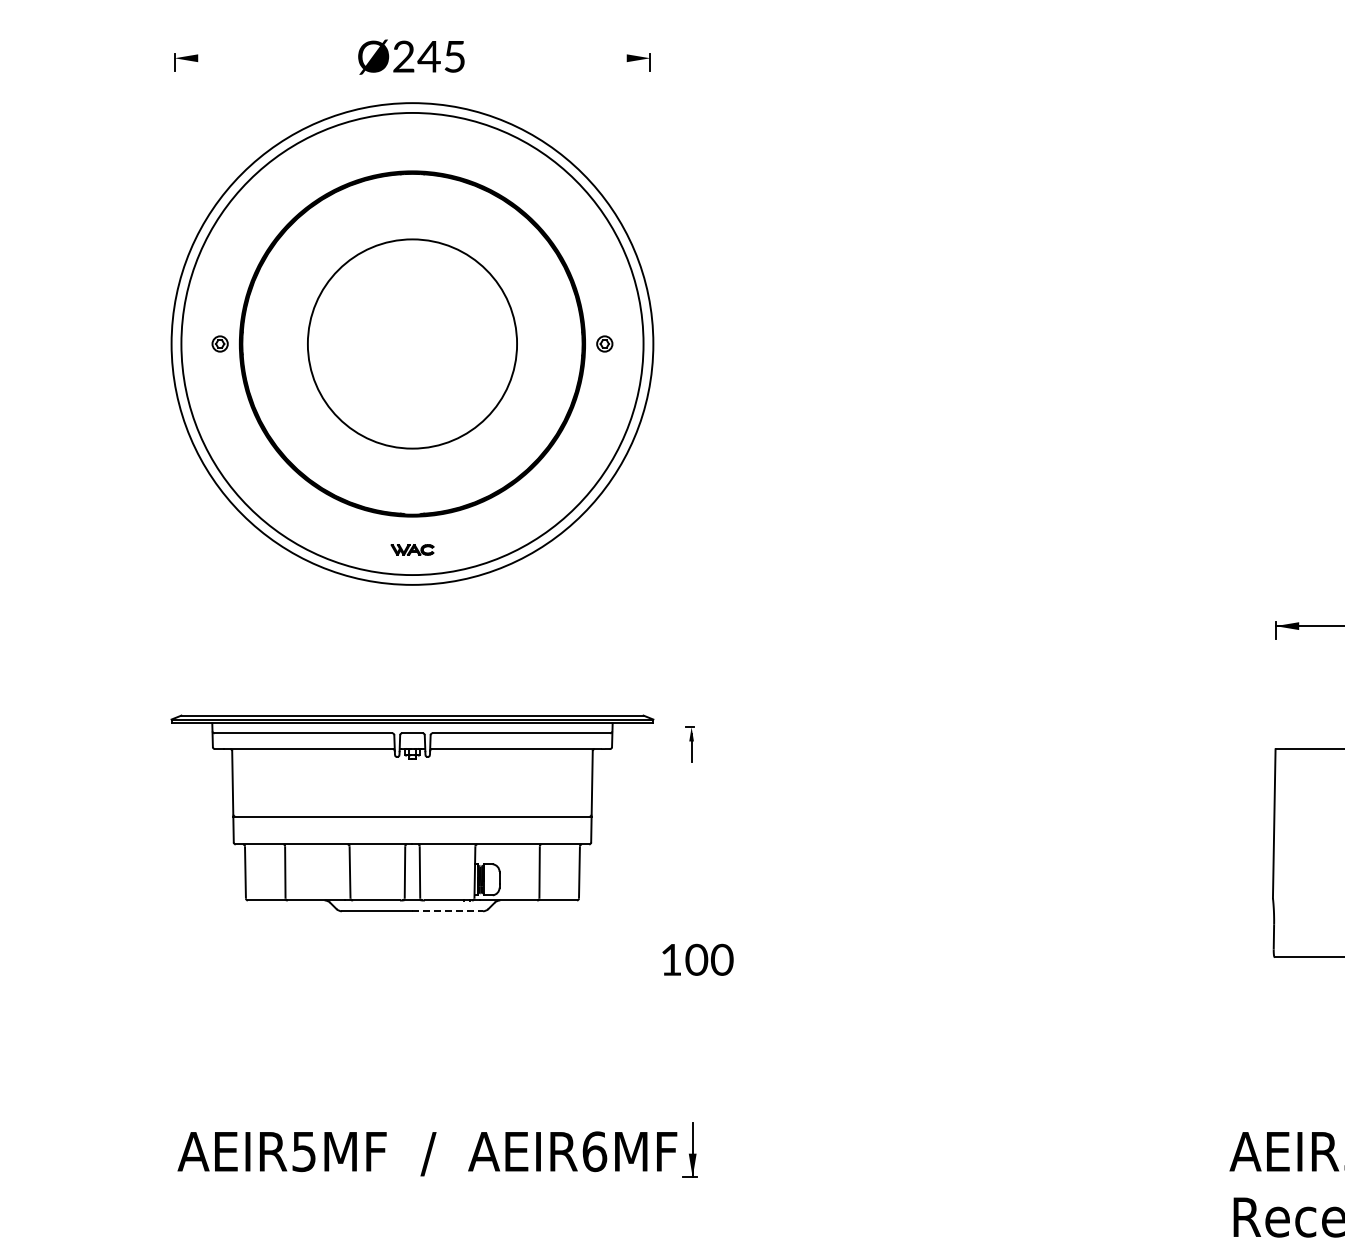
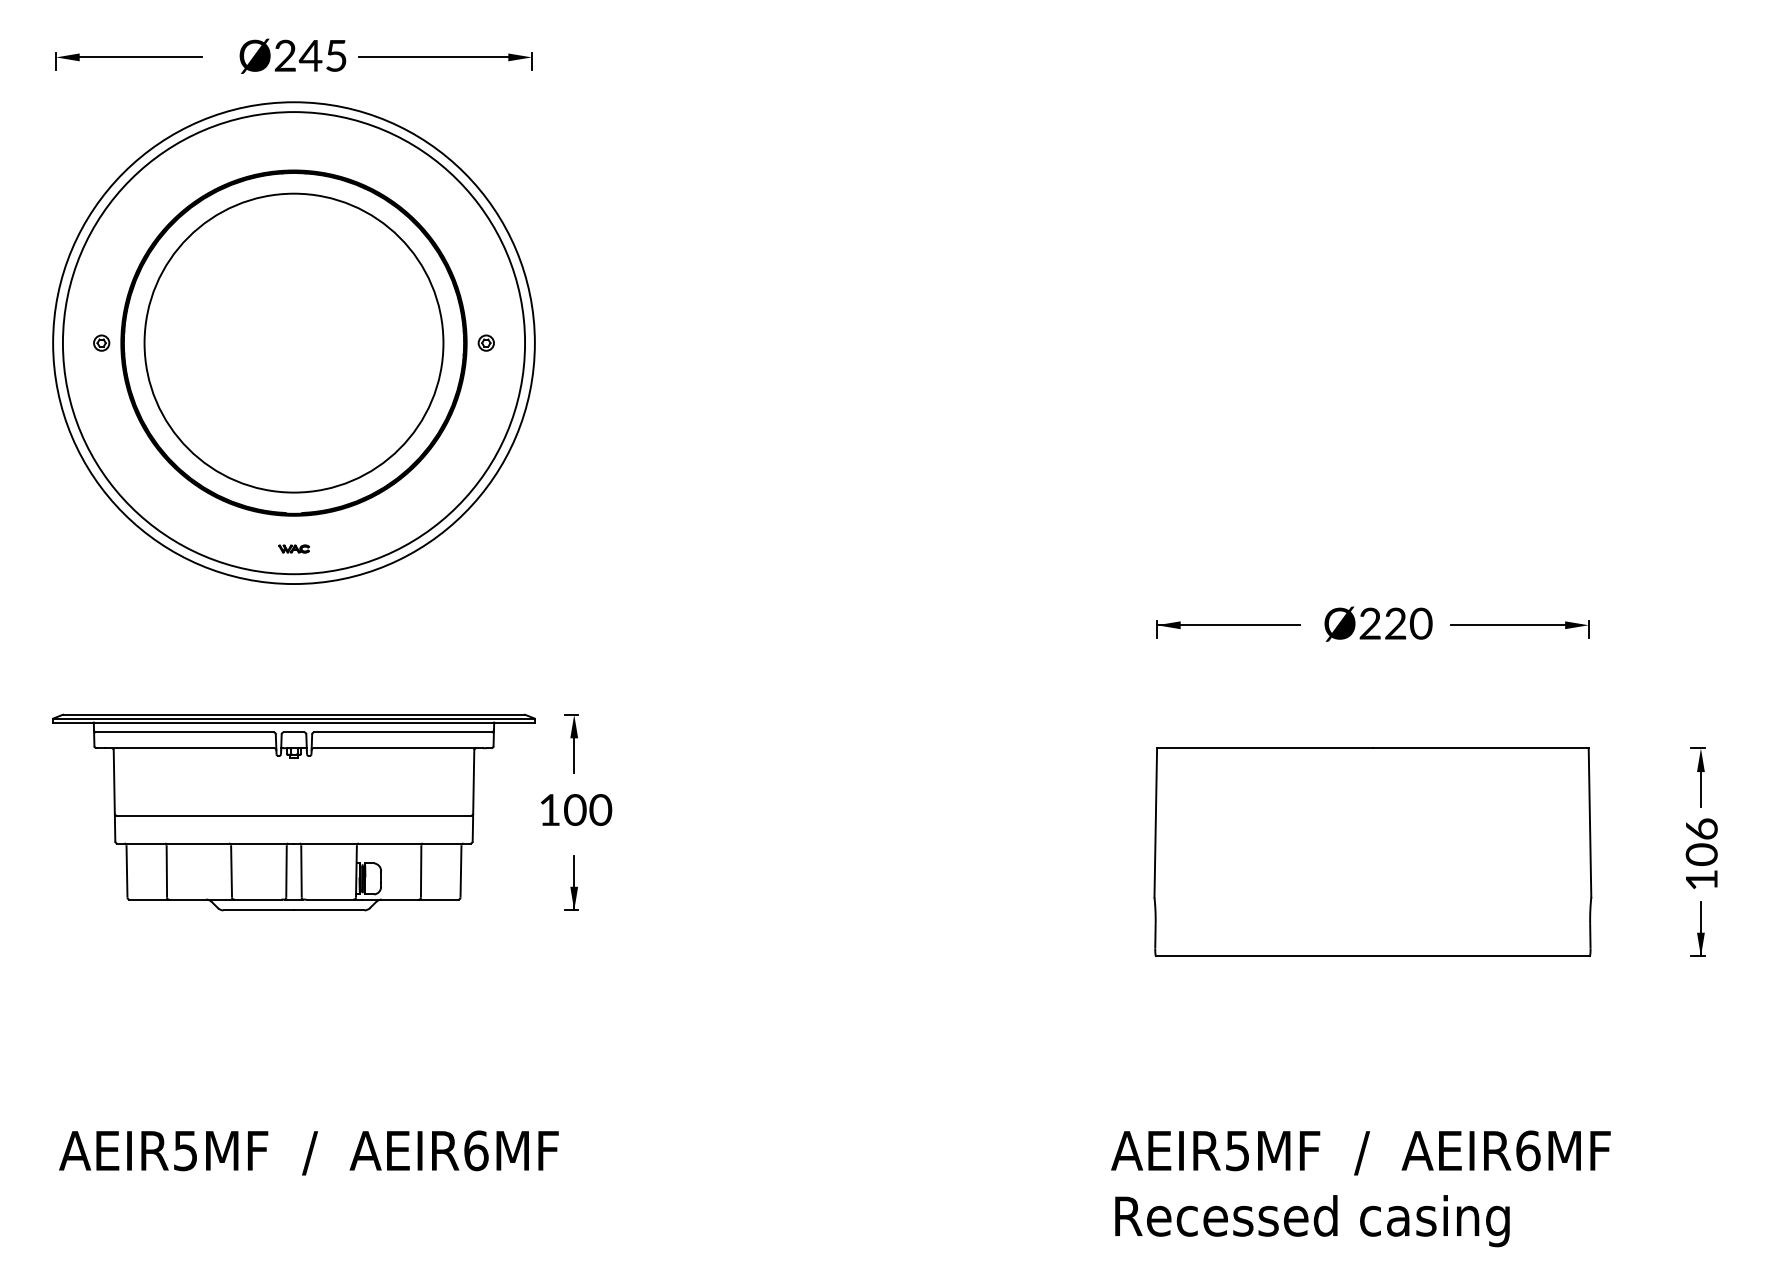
line: (252, 58) -> (134, 57), added
line: (557, 58) -> (439, 57), added
circle: (411, 343) -> (293, 342), size x1.43
part: (411, 549) -> (293, 548), size x0.71
part: (689, 744) -> (571, 743), size x1.67
line: (447, 911) -> (329, 910), dashed -> solid
text: (697, 959) -> (576, 809), moved
part: (689, 1149) -> (571, 882), moved

